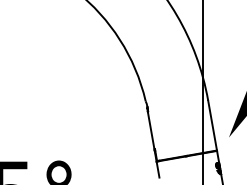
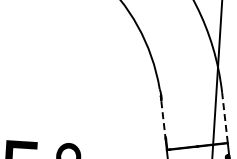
line: (212, 125) -> (224, 117), solid -> dashed
line: (151, 131) -> (163, 119), solid -> dashed

